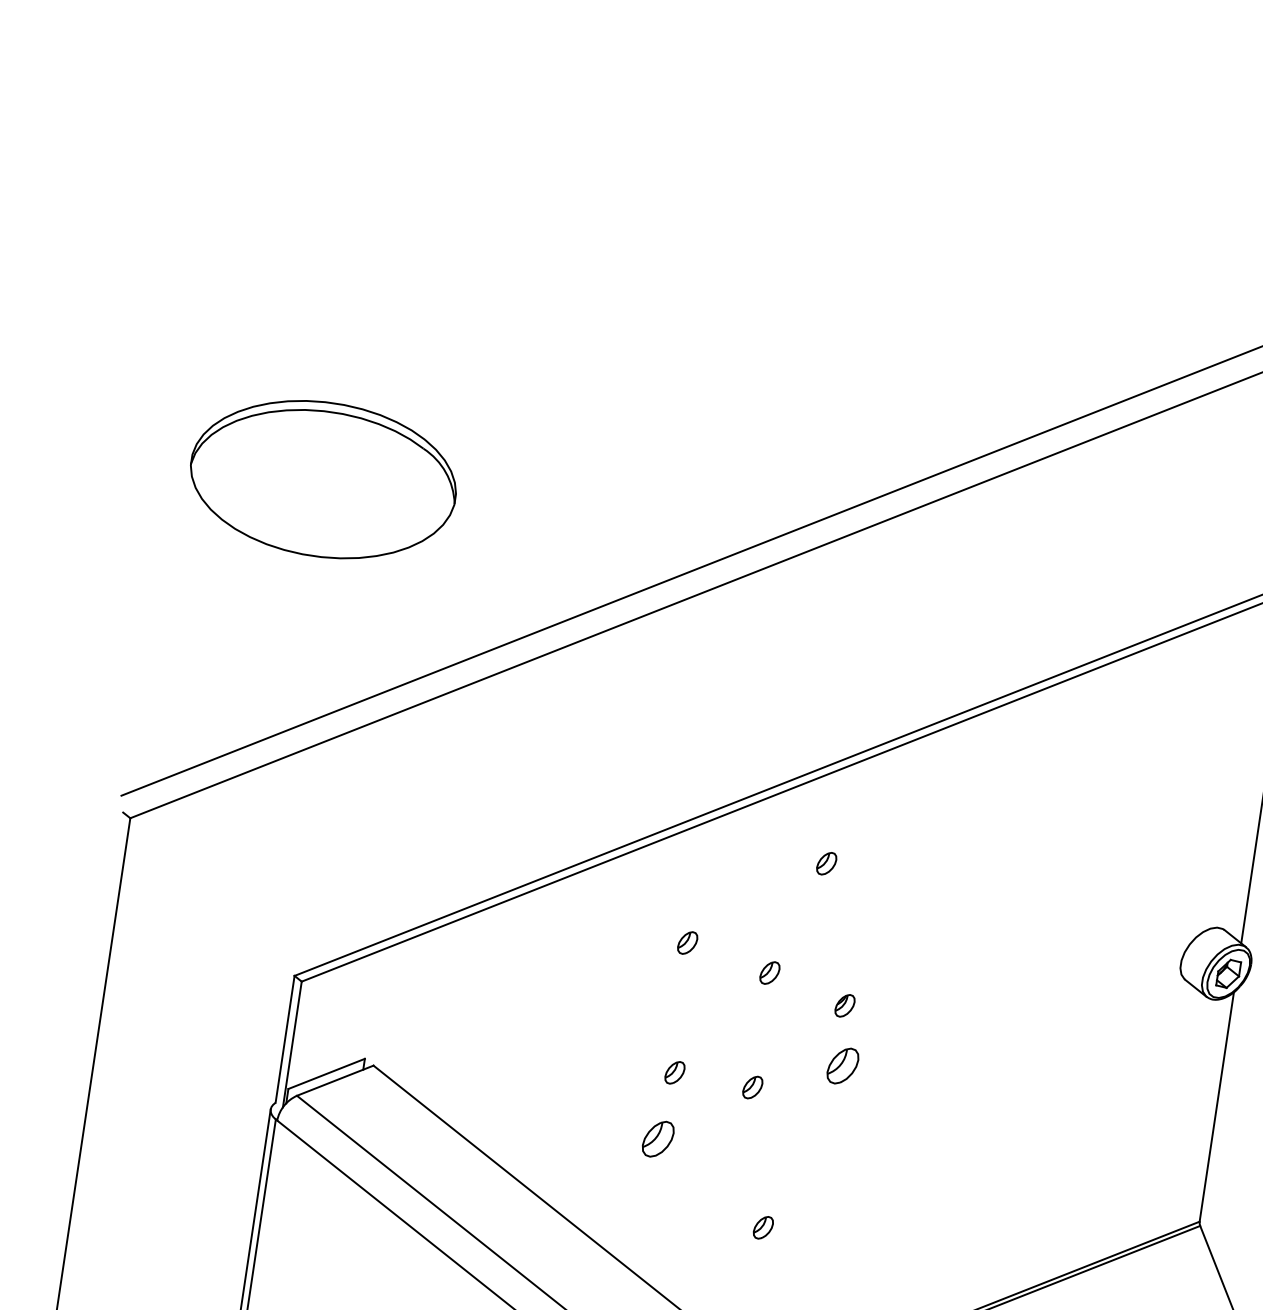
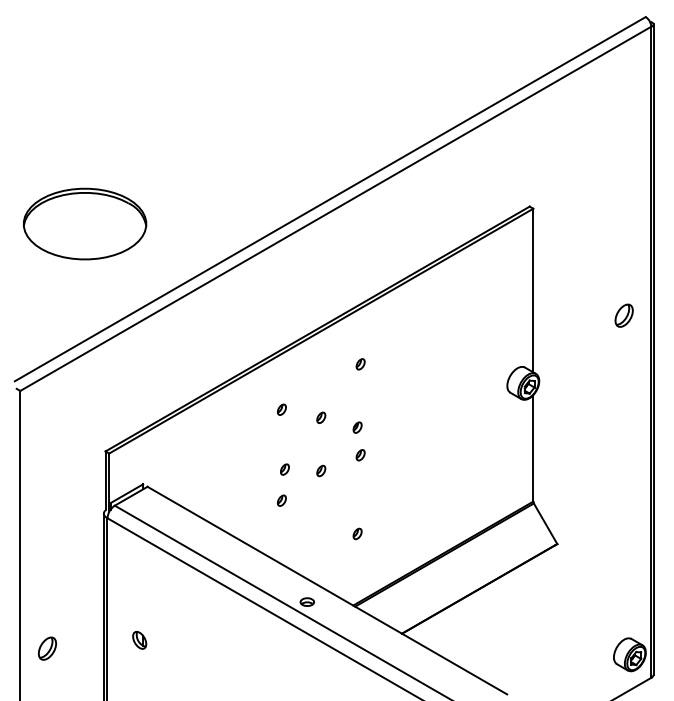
part: (826, 863) -> (360, 364), moved
part: (842, 1066) -> (360, 455), size x0.62
part: (657, 1138) -> (281, 500), size x0.62
part: (763, 1226) -> (357, 533), moved

